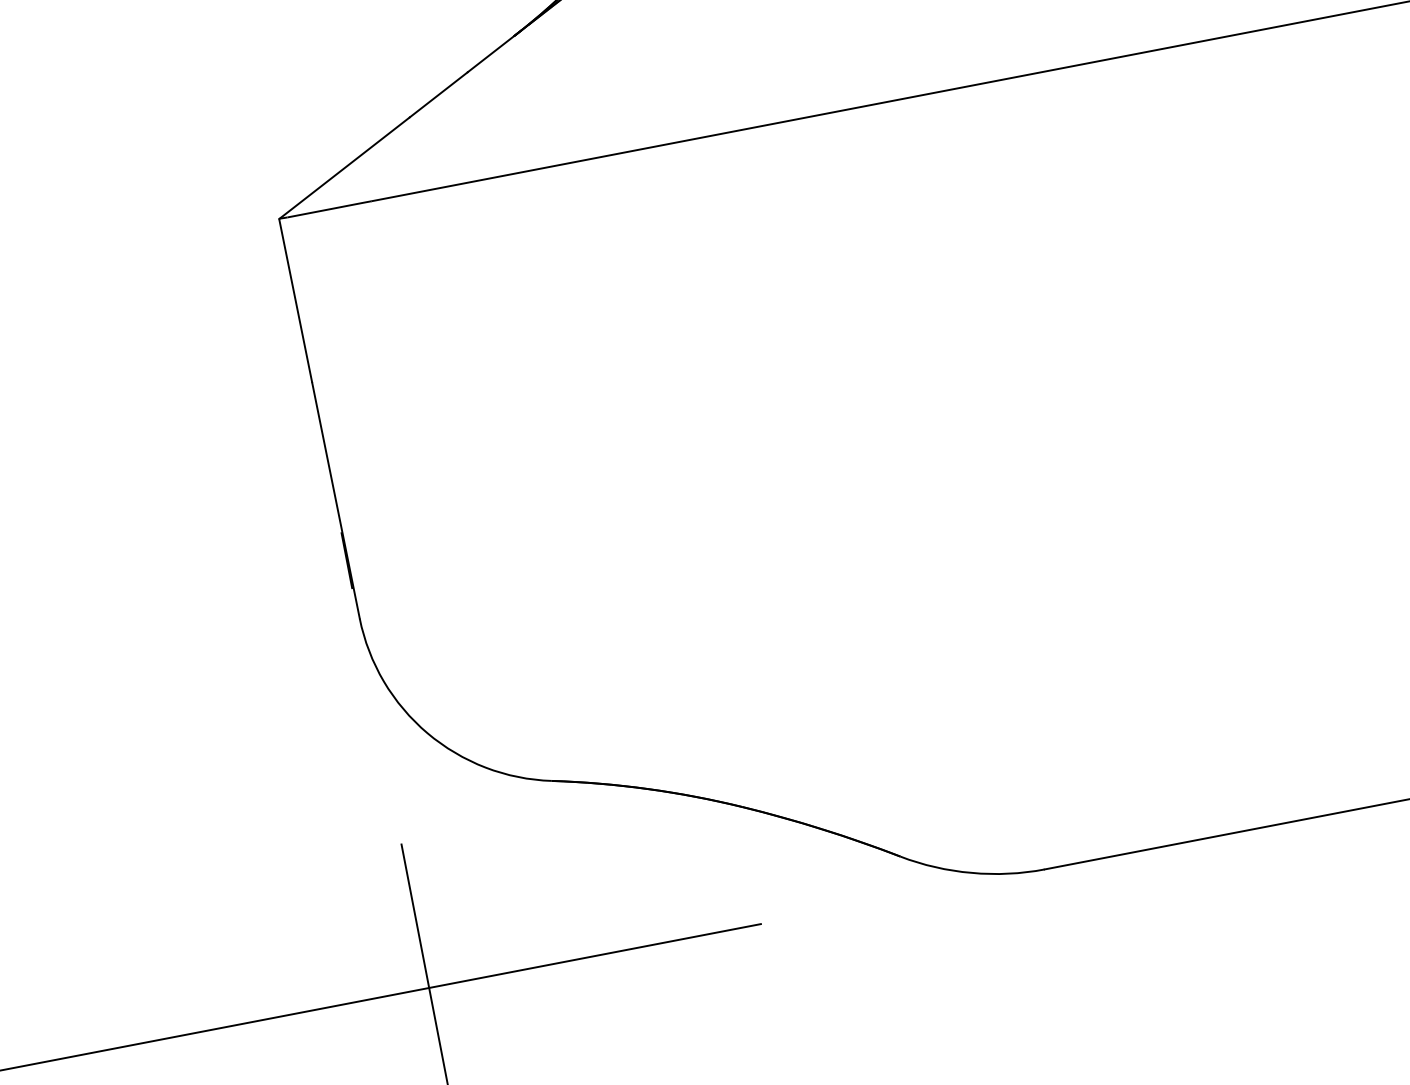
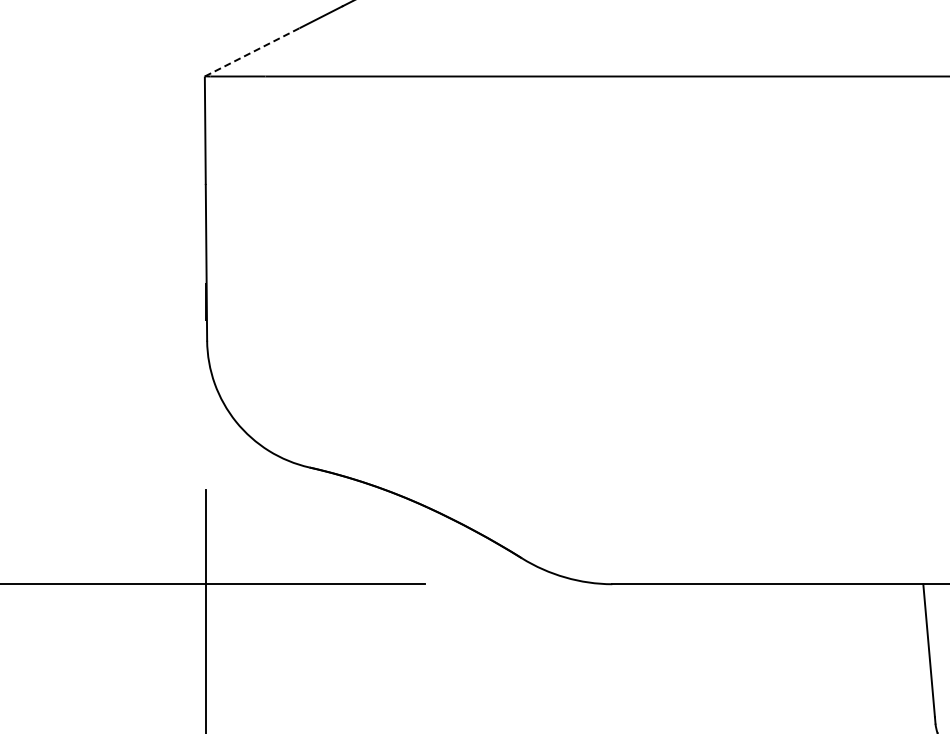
line: (344, 168) -> (252, 52), solid -> dashed

